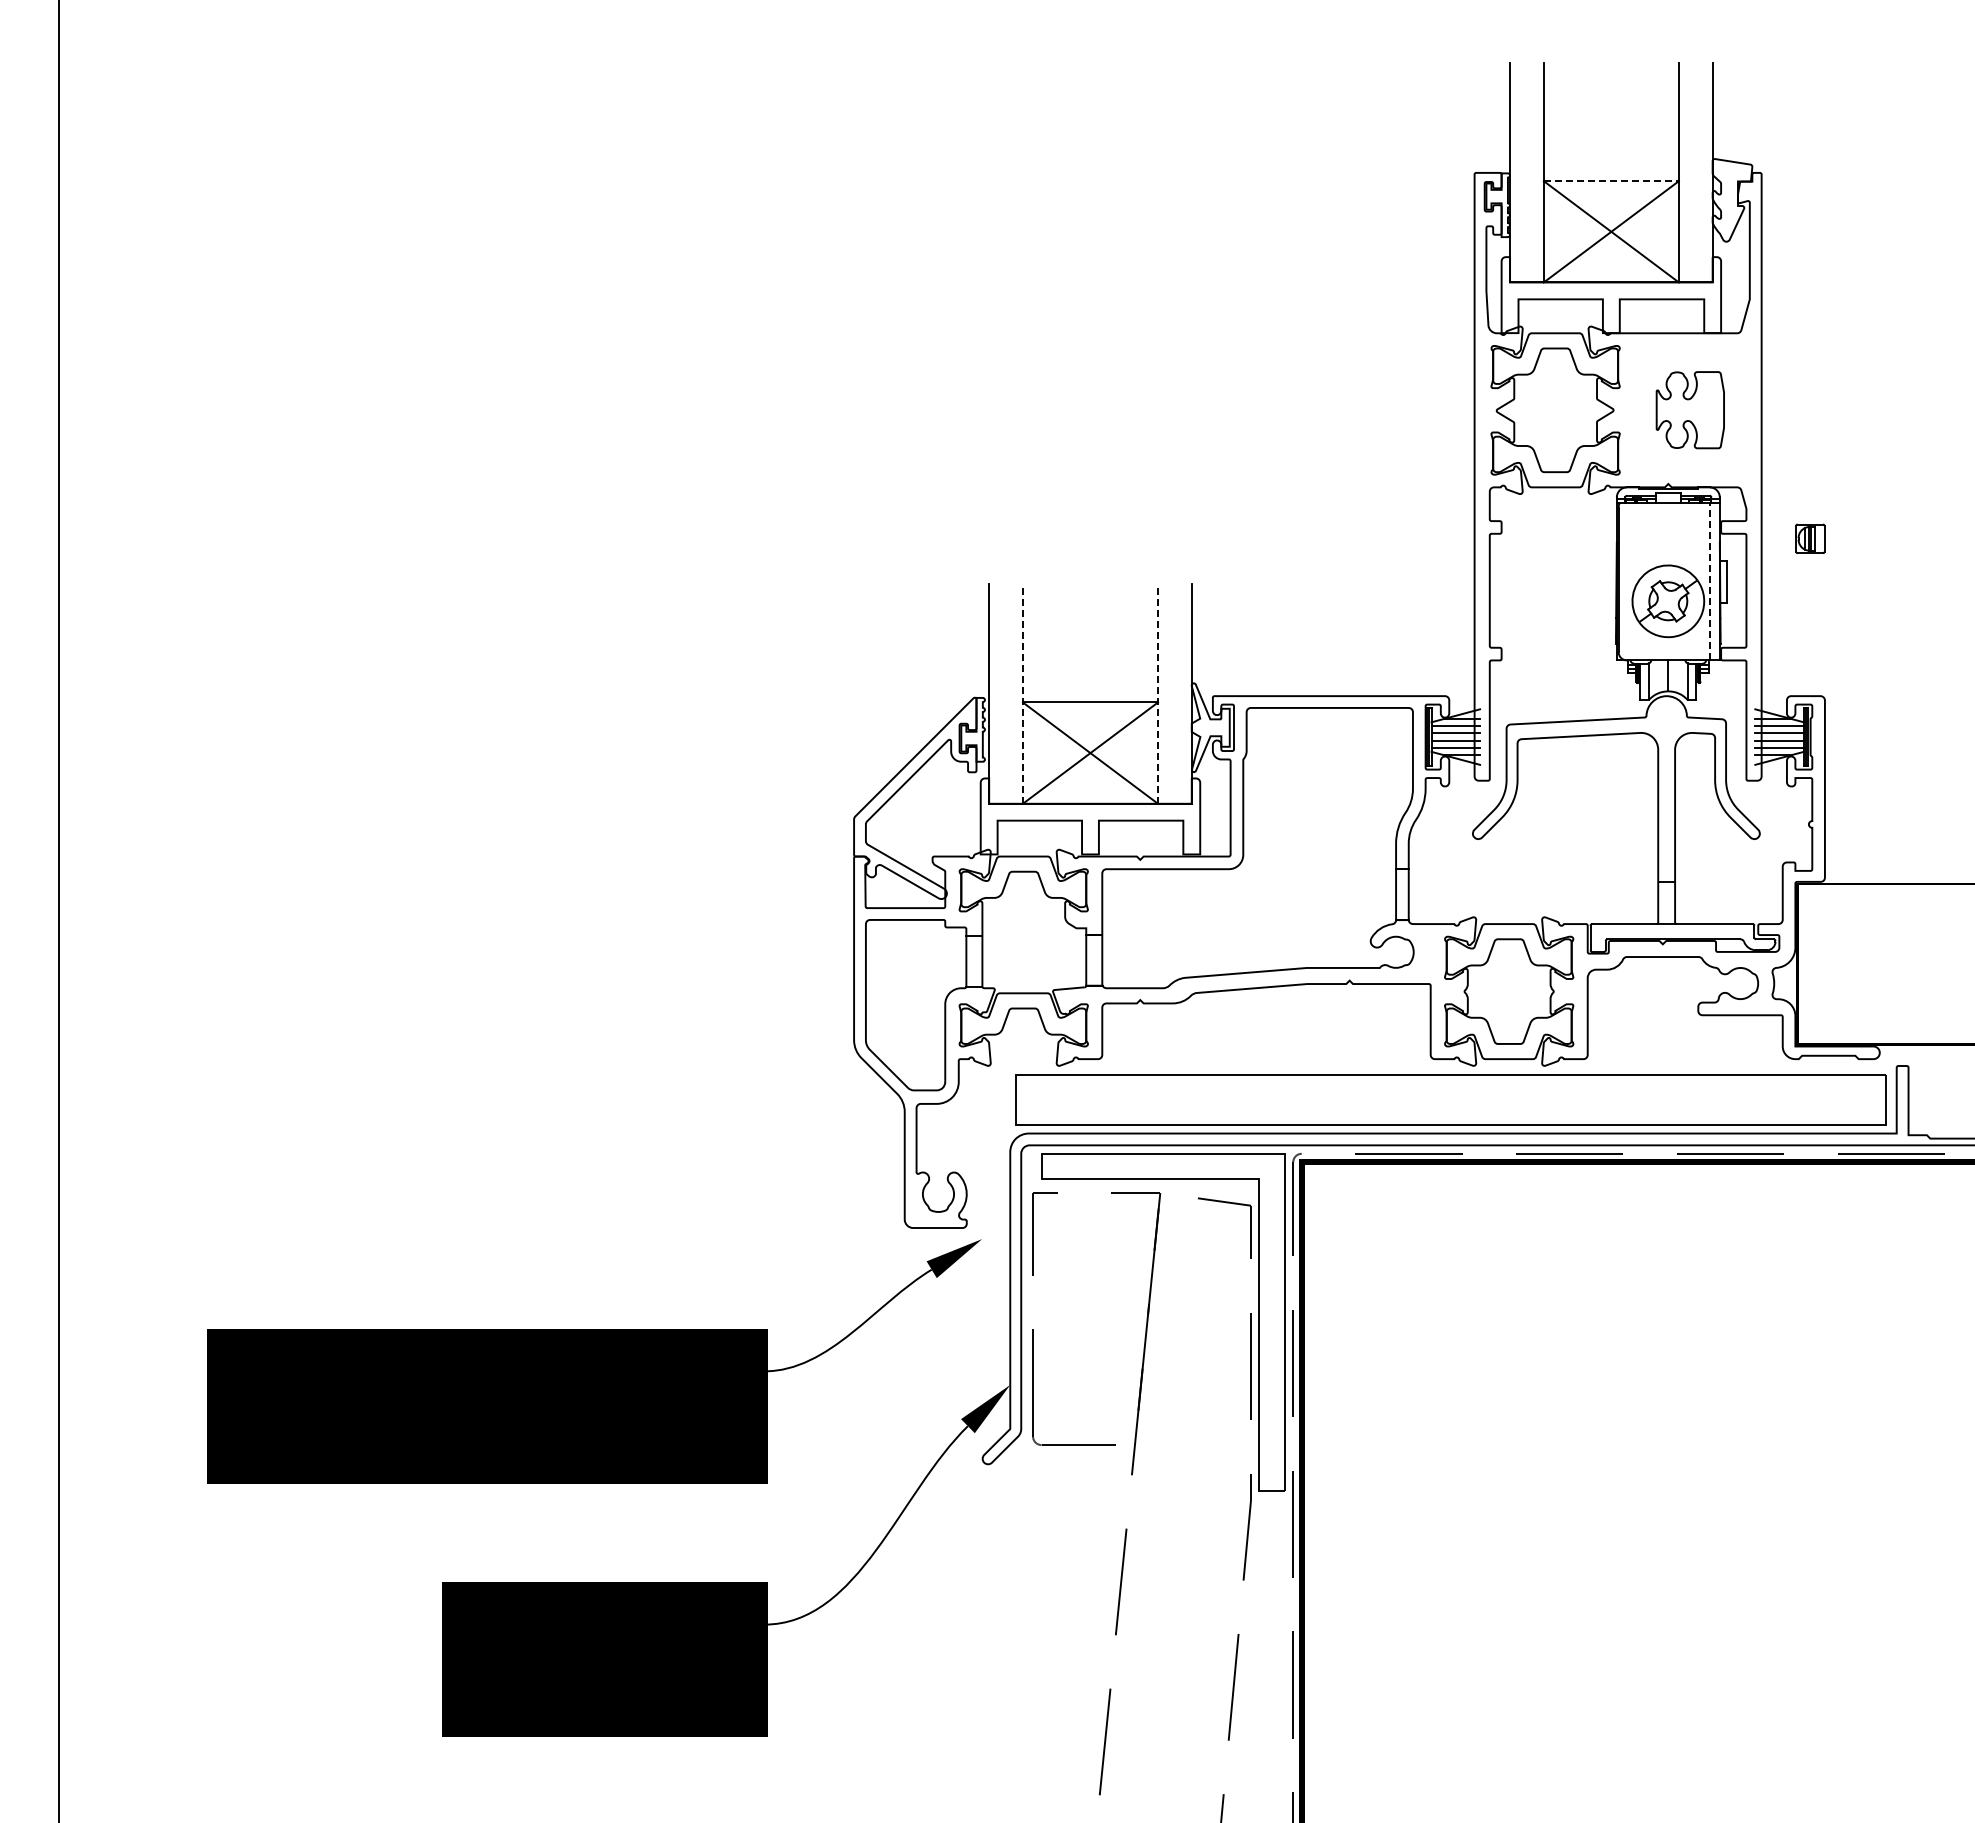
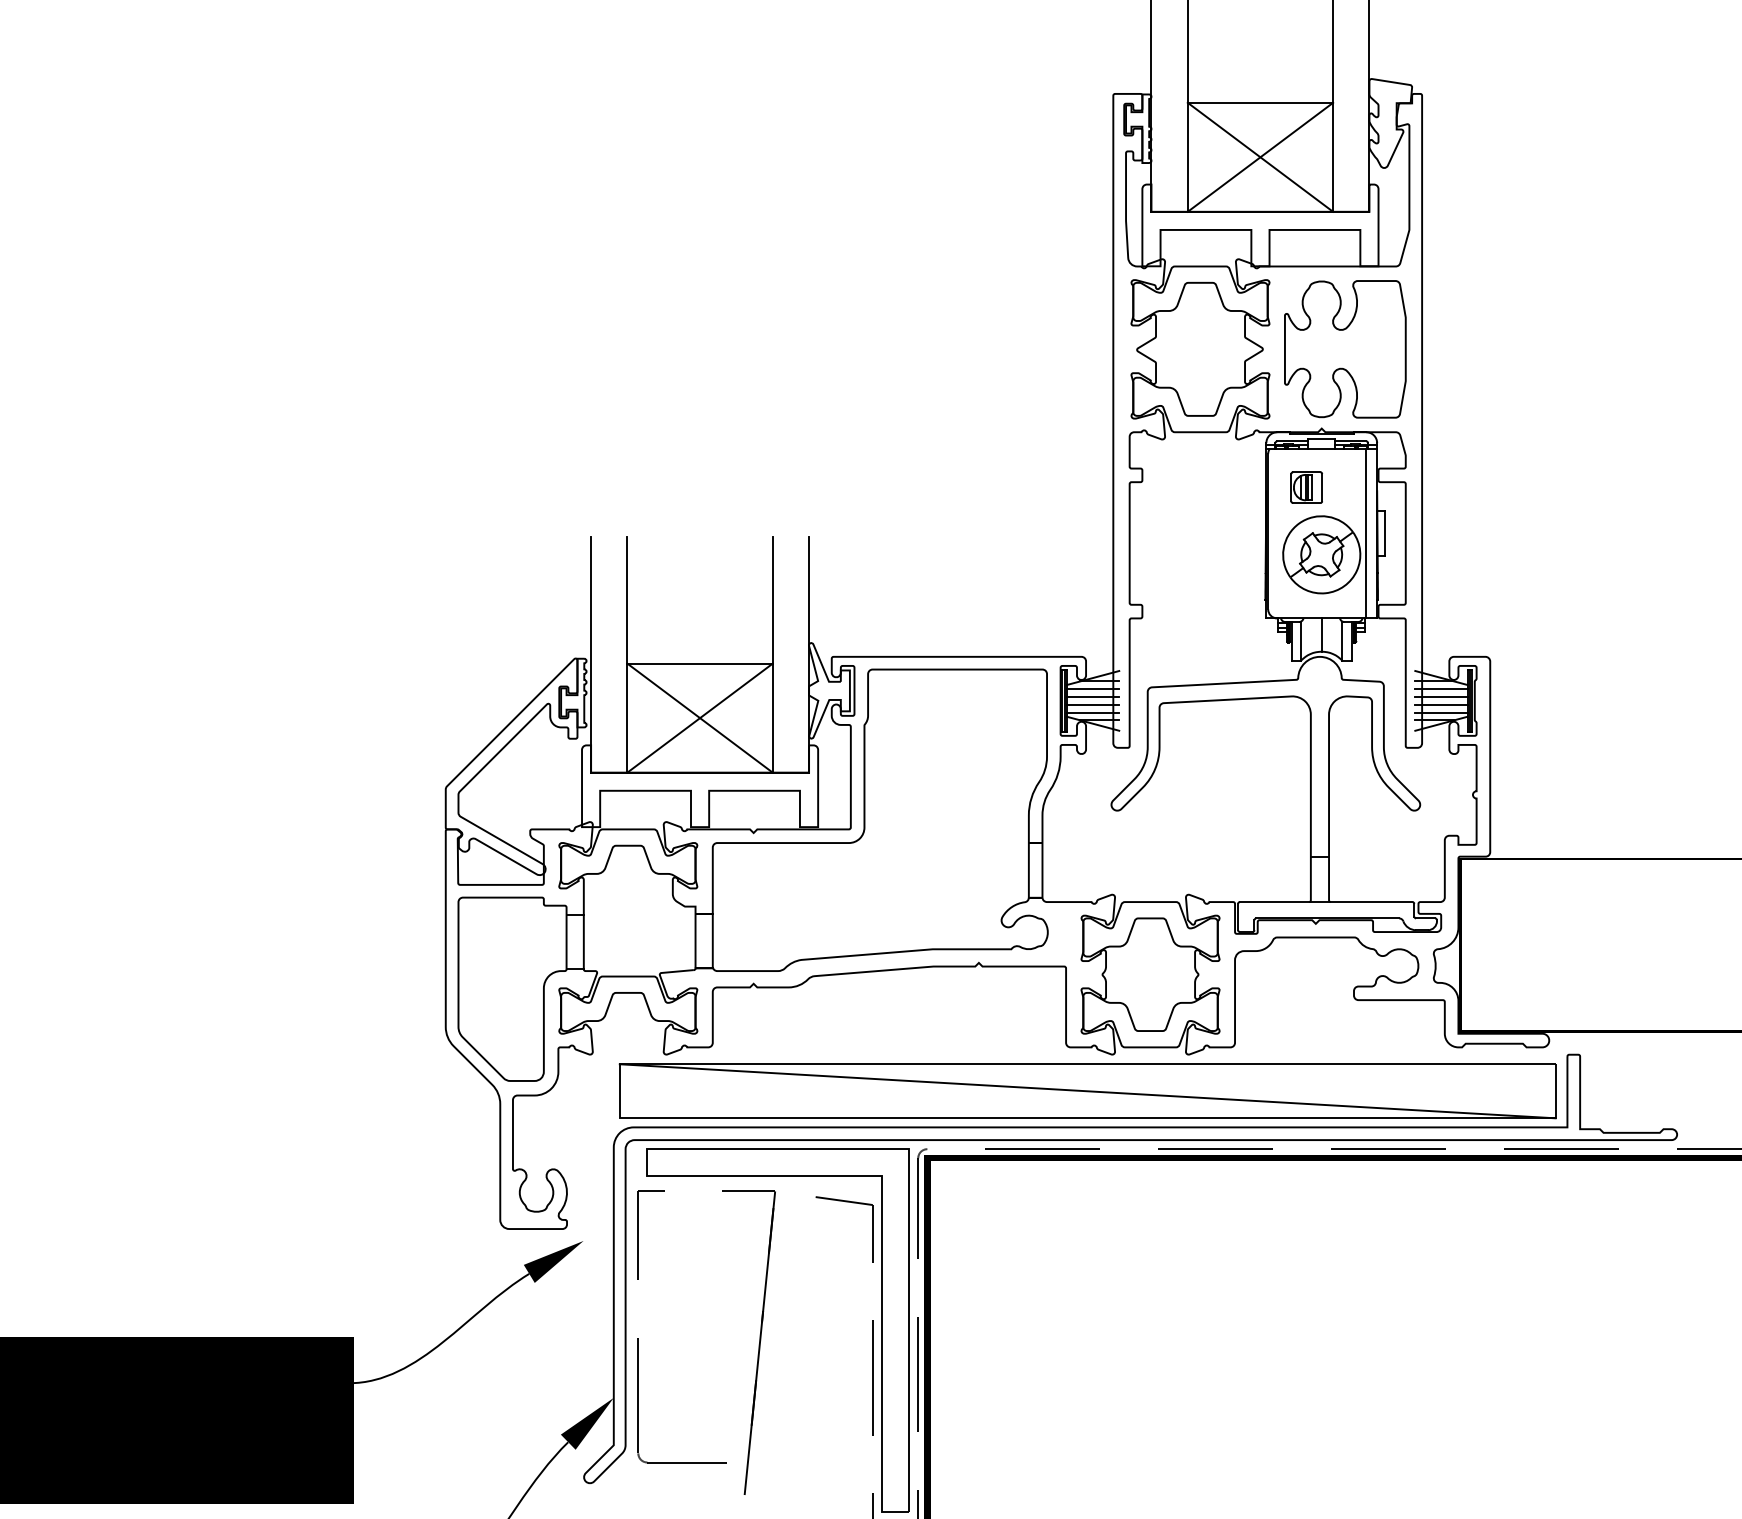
line: (1611, 181) -> (1260, 103), dashed -> solid
part: (1690, 409) -> (1345, 348), size x1.67
part: (1810, 538) -> (1306, 487), moved
line: (1709, 581) -> (1366, 533), dashed -> solid
line: (1022, 694) -> (626, 655), dashed -> solid
line: (1158, 694) -> (773, 655), dashed -> solid
line: (1450, 1099) -> (1087, 1090), added

